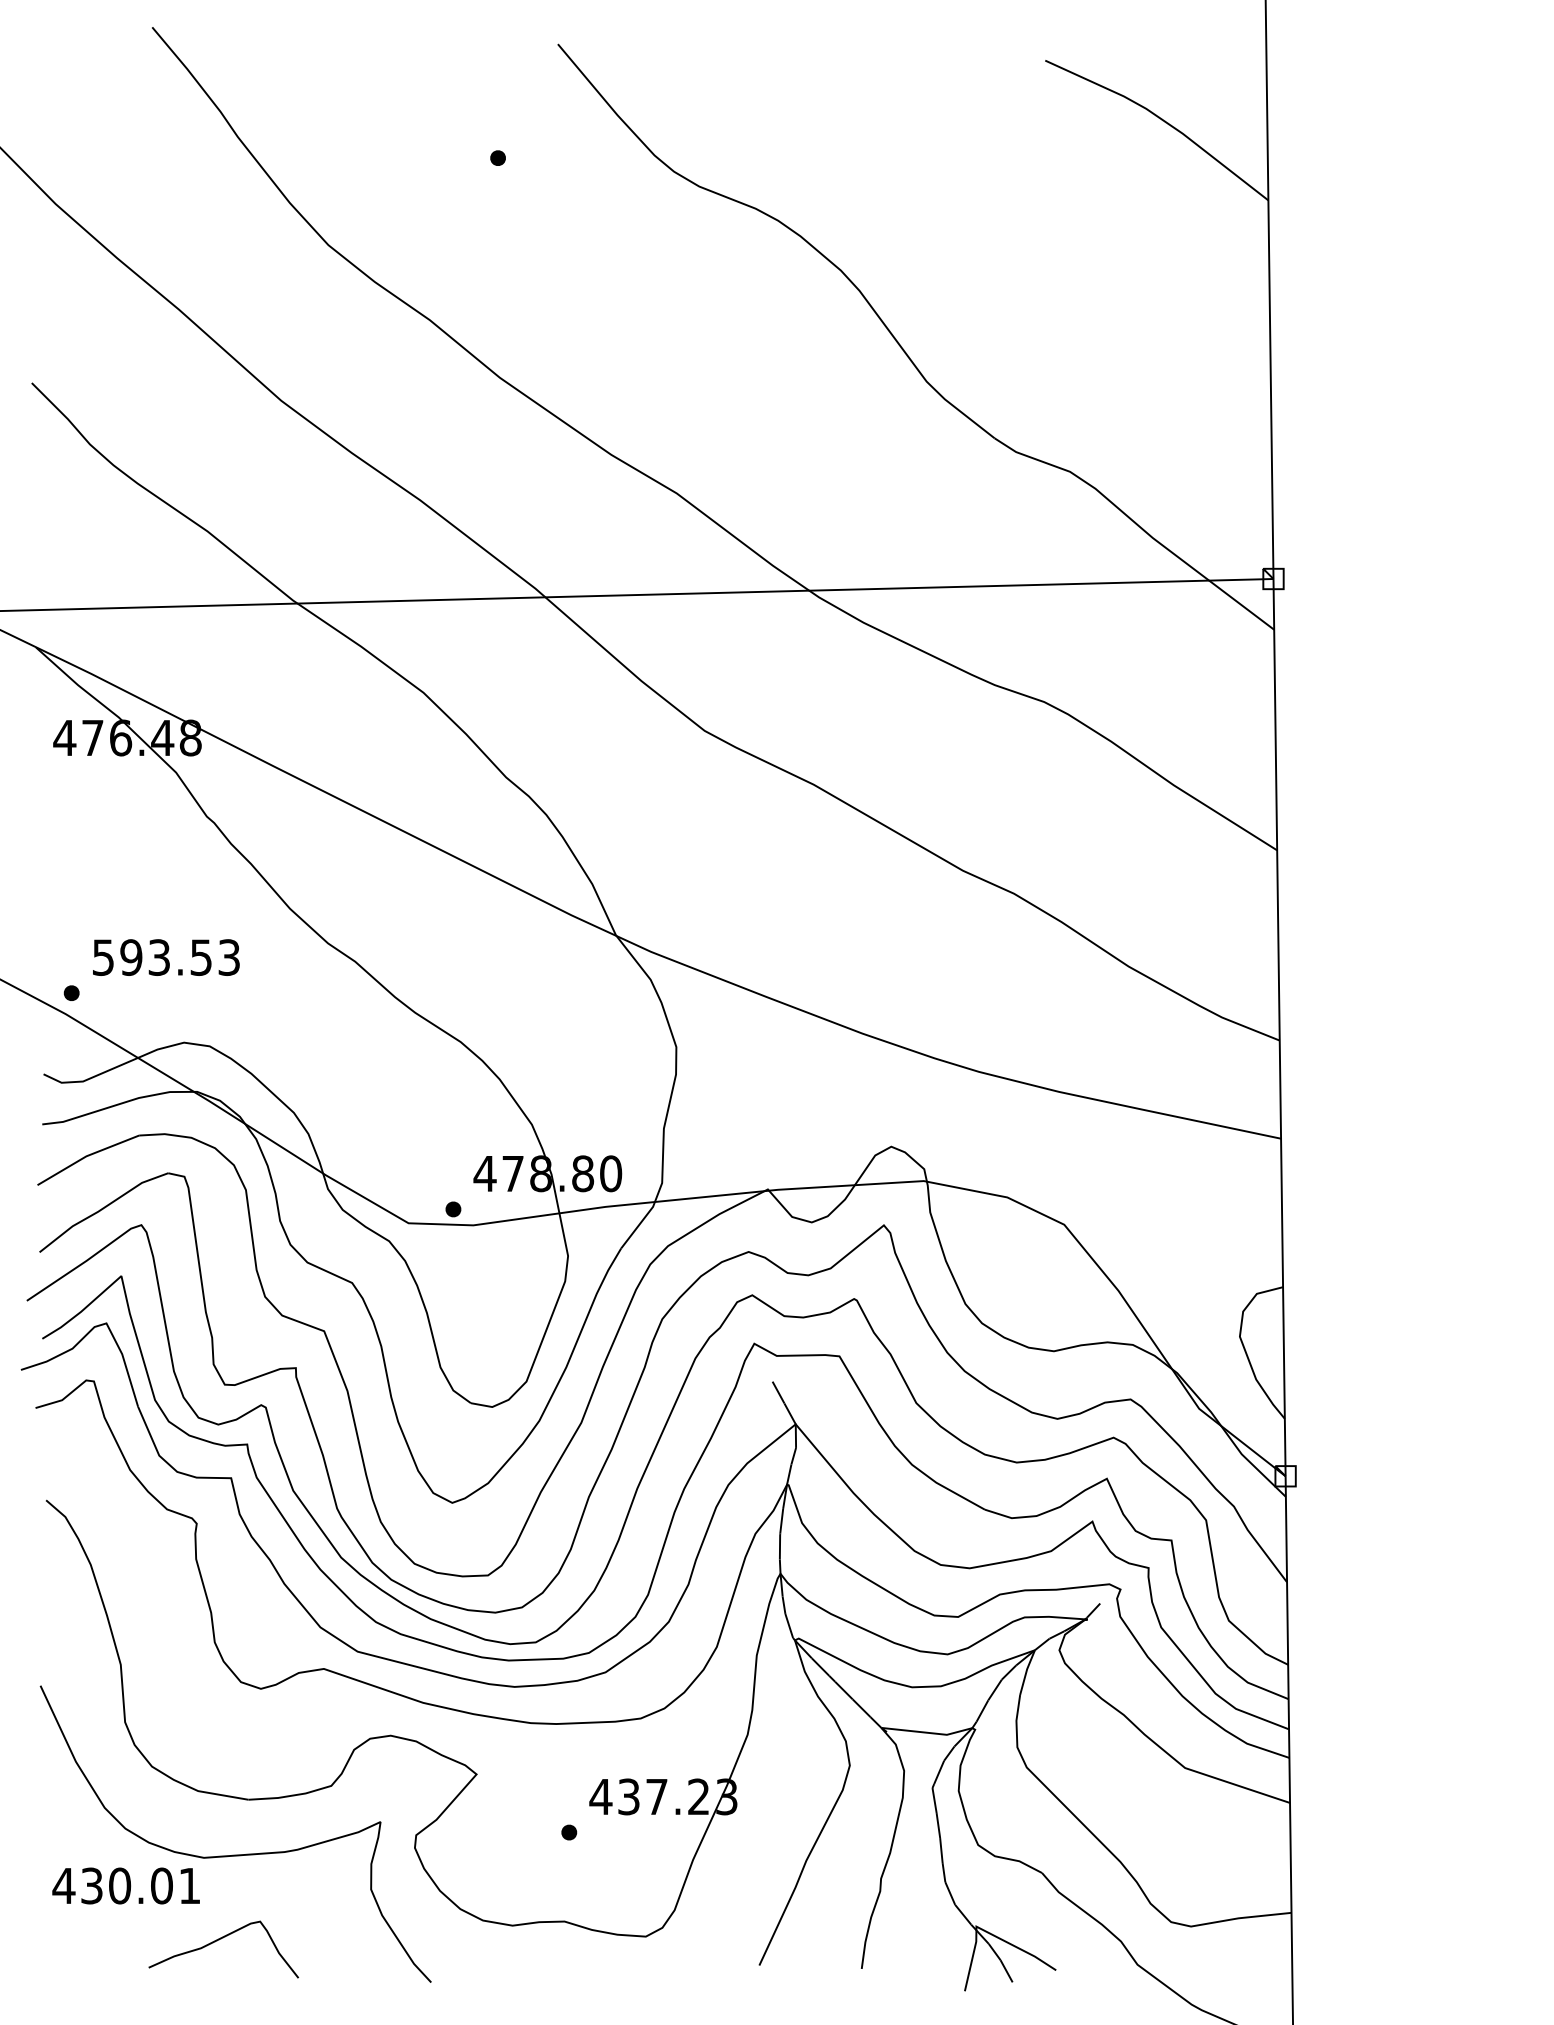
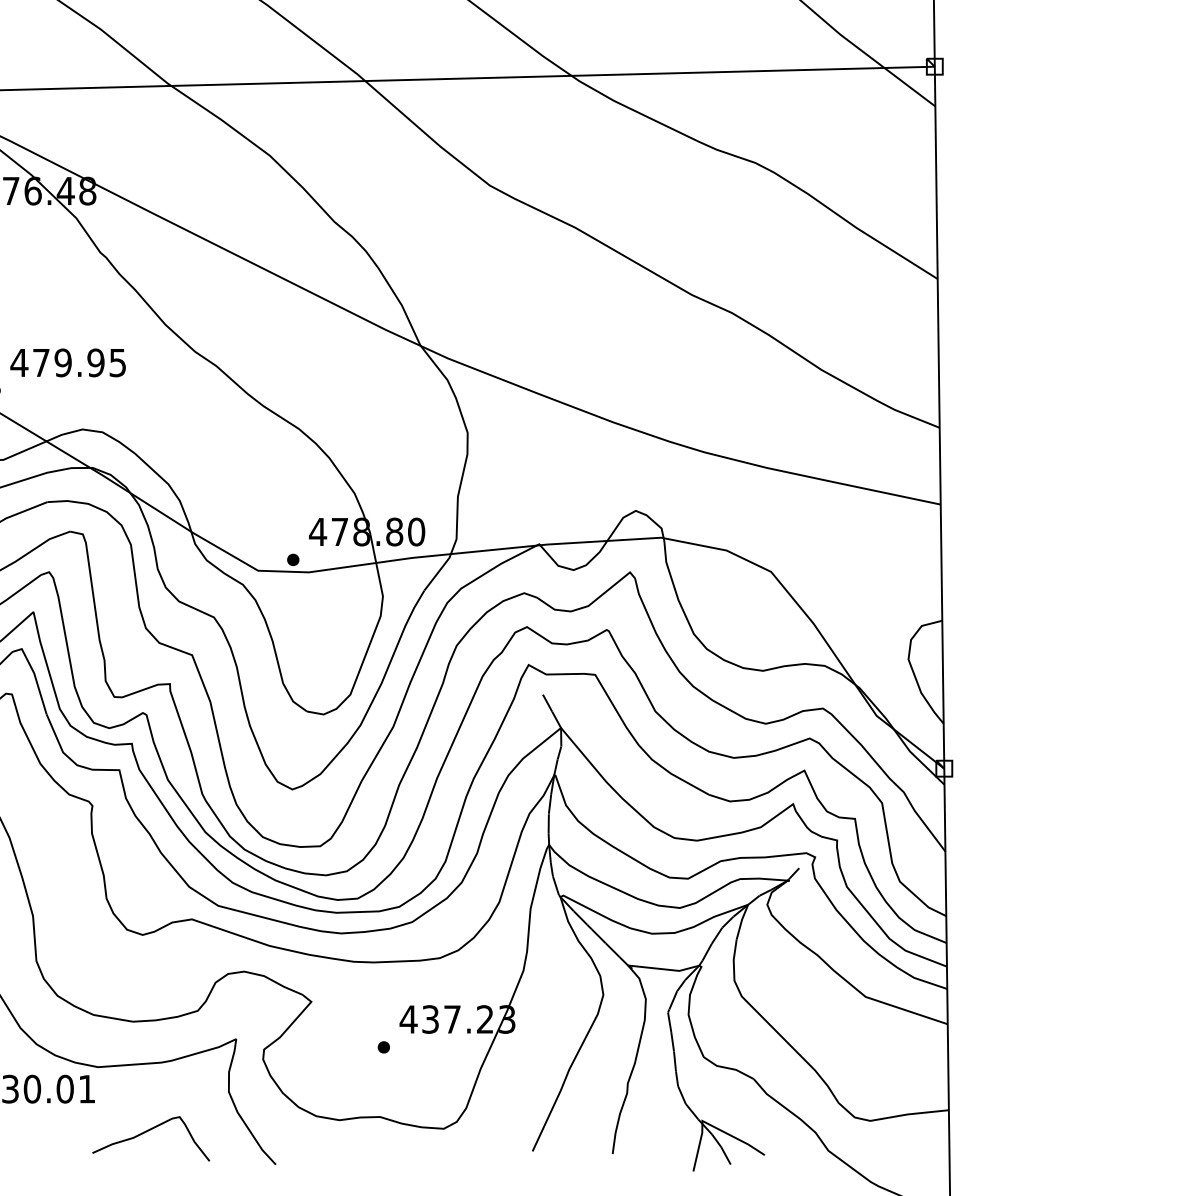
text: (165, 957) -> (68, 362), 593.53 -> 479.95
curve: (219, 1940) -> (147, 1131), moved

